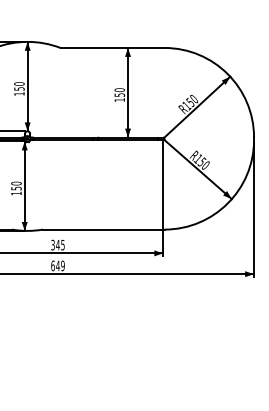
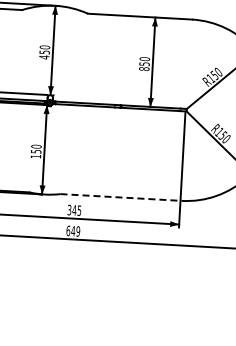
text: (19, 93) -> (44, 56), 150 -> 450
text: (119, 99) -> (144, 68), 150 -> 850
line: (103, 229) -> (120, 197), solid -> dashed

